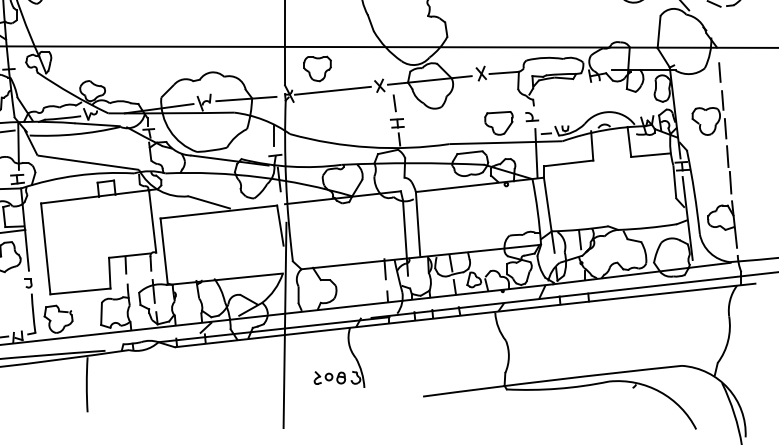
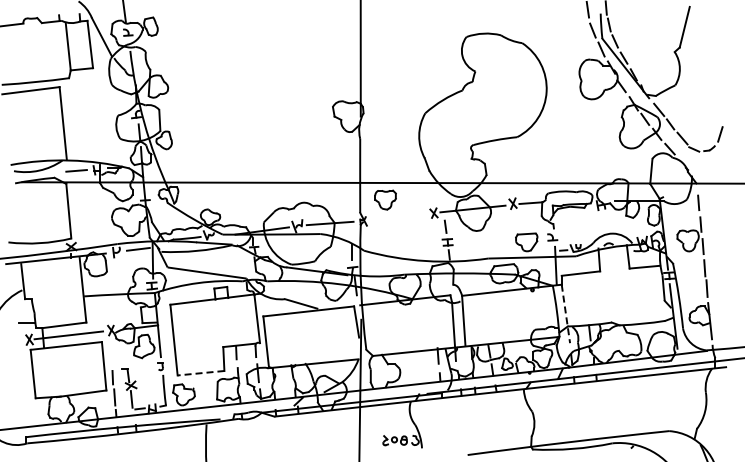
line: (332, 91) -> (397, 217), removed
line: (548, 214) -> (565, 313), solid -> dashed
line: (79, 291) -> (200, 373), solid -> dashed

